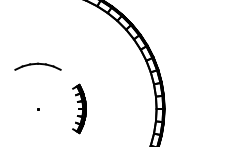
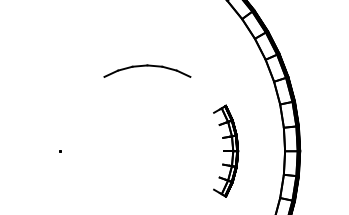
part: (72, 89) -> (212, 114), moved

